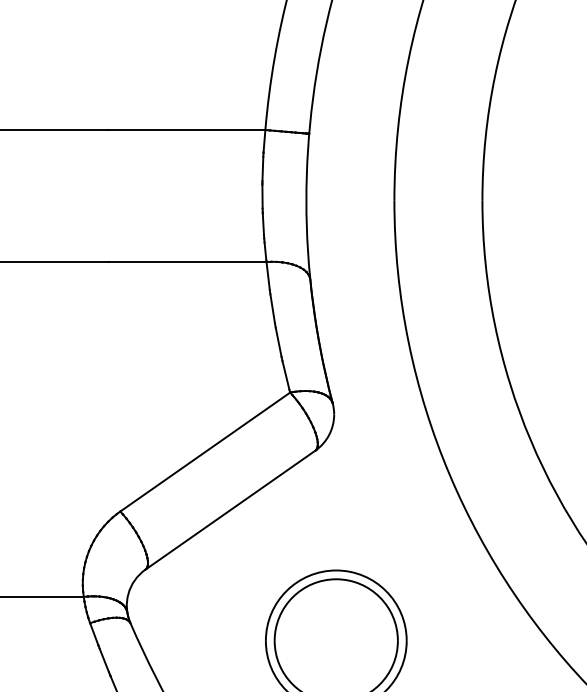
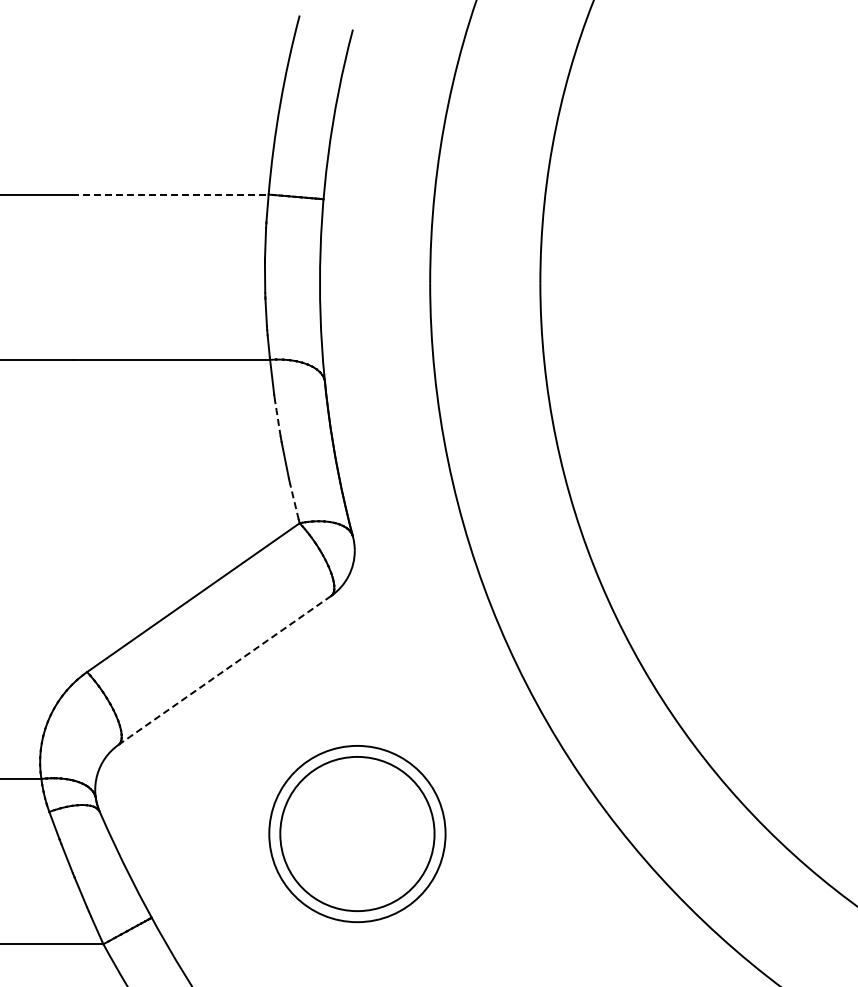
line: (186, 129) -> (170, 194), solid -> dashed
line: (272, 308) -> (277, 417), solid -> dashed
line: (286, 375) -> (294, 501), solid -> dashed
line: (230, 510) -> (225, 670), solid -> dashed

